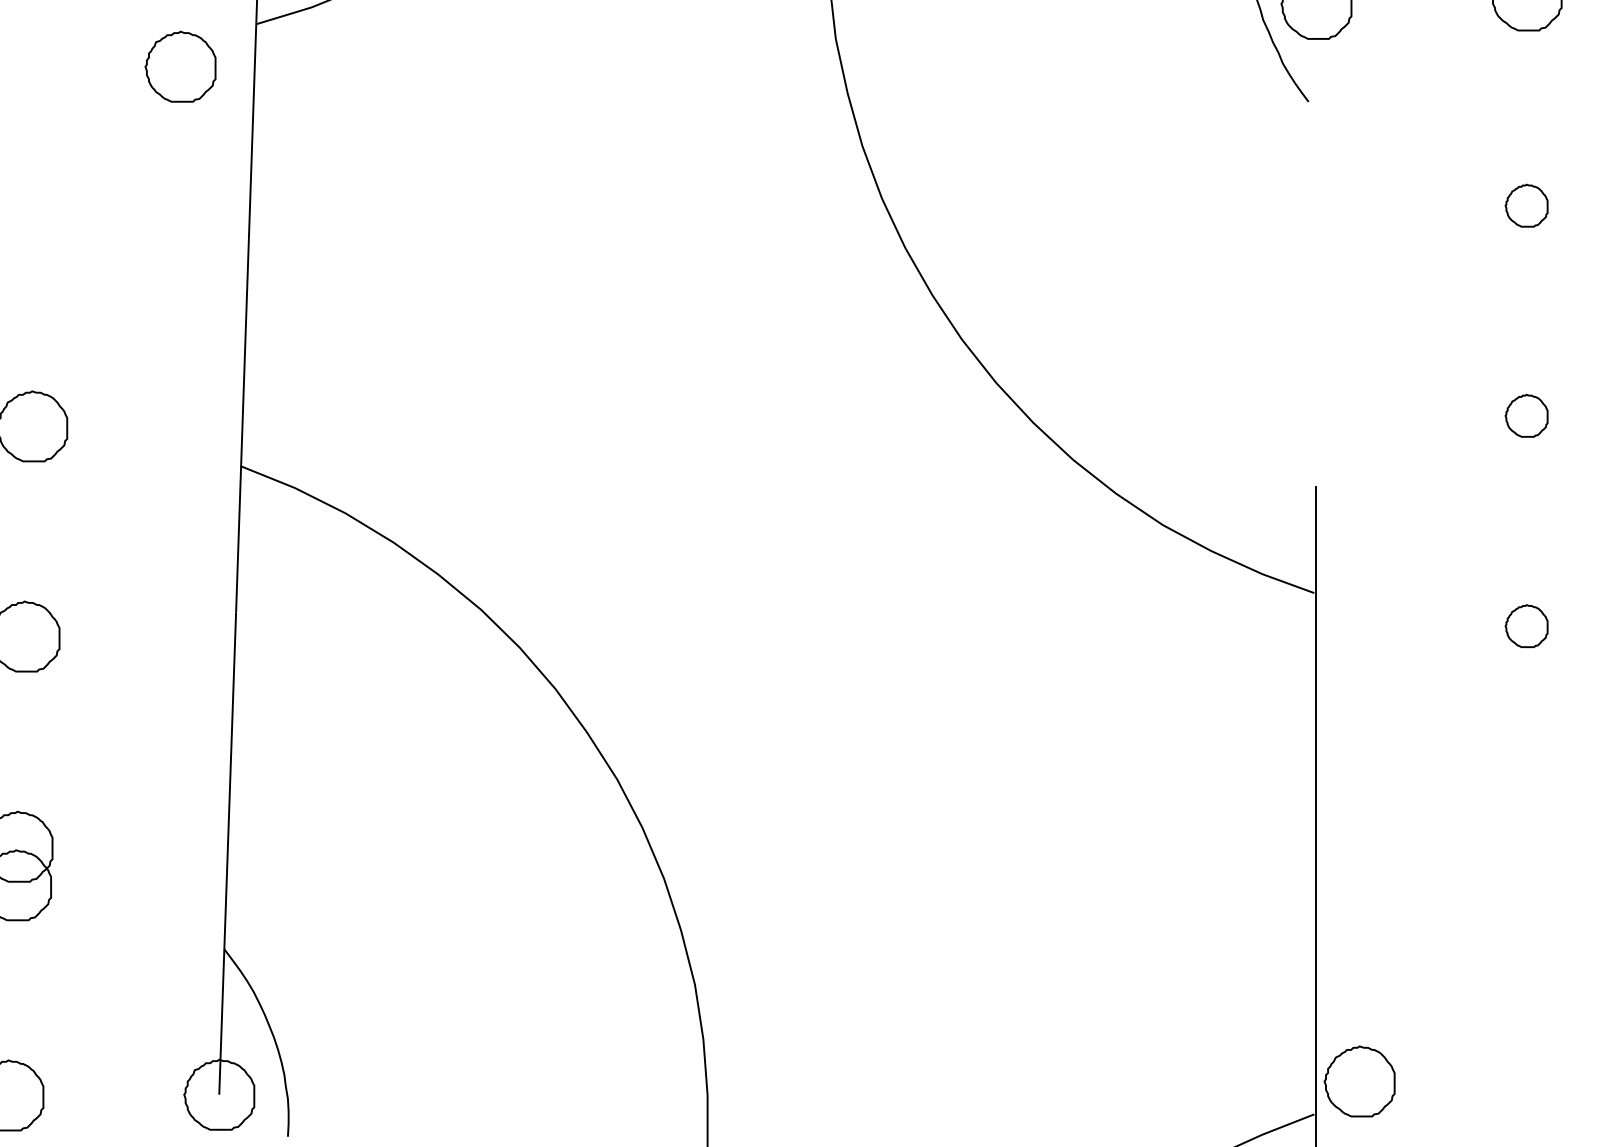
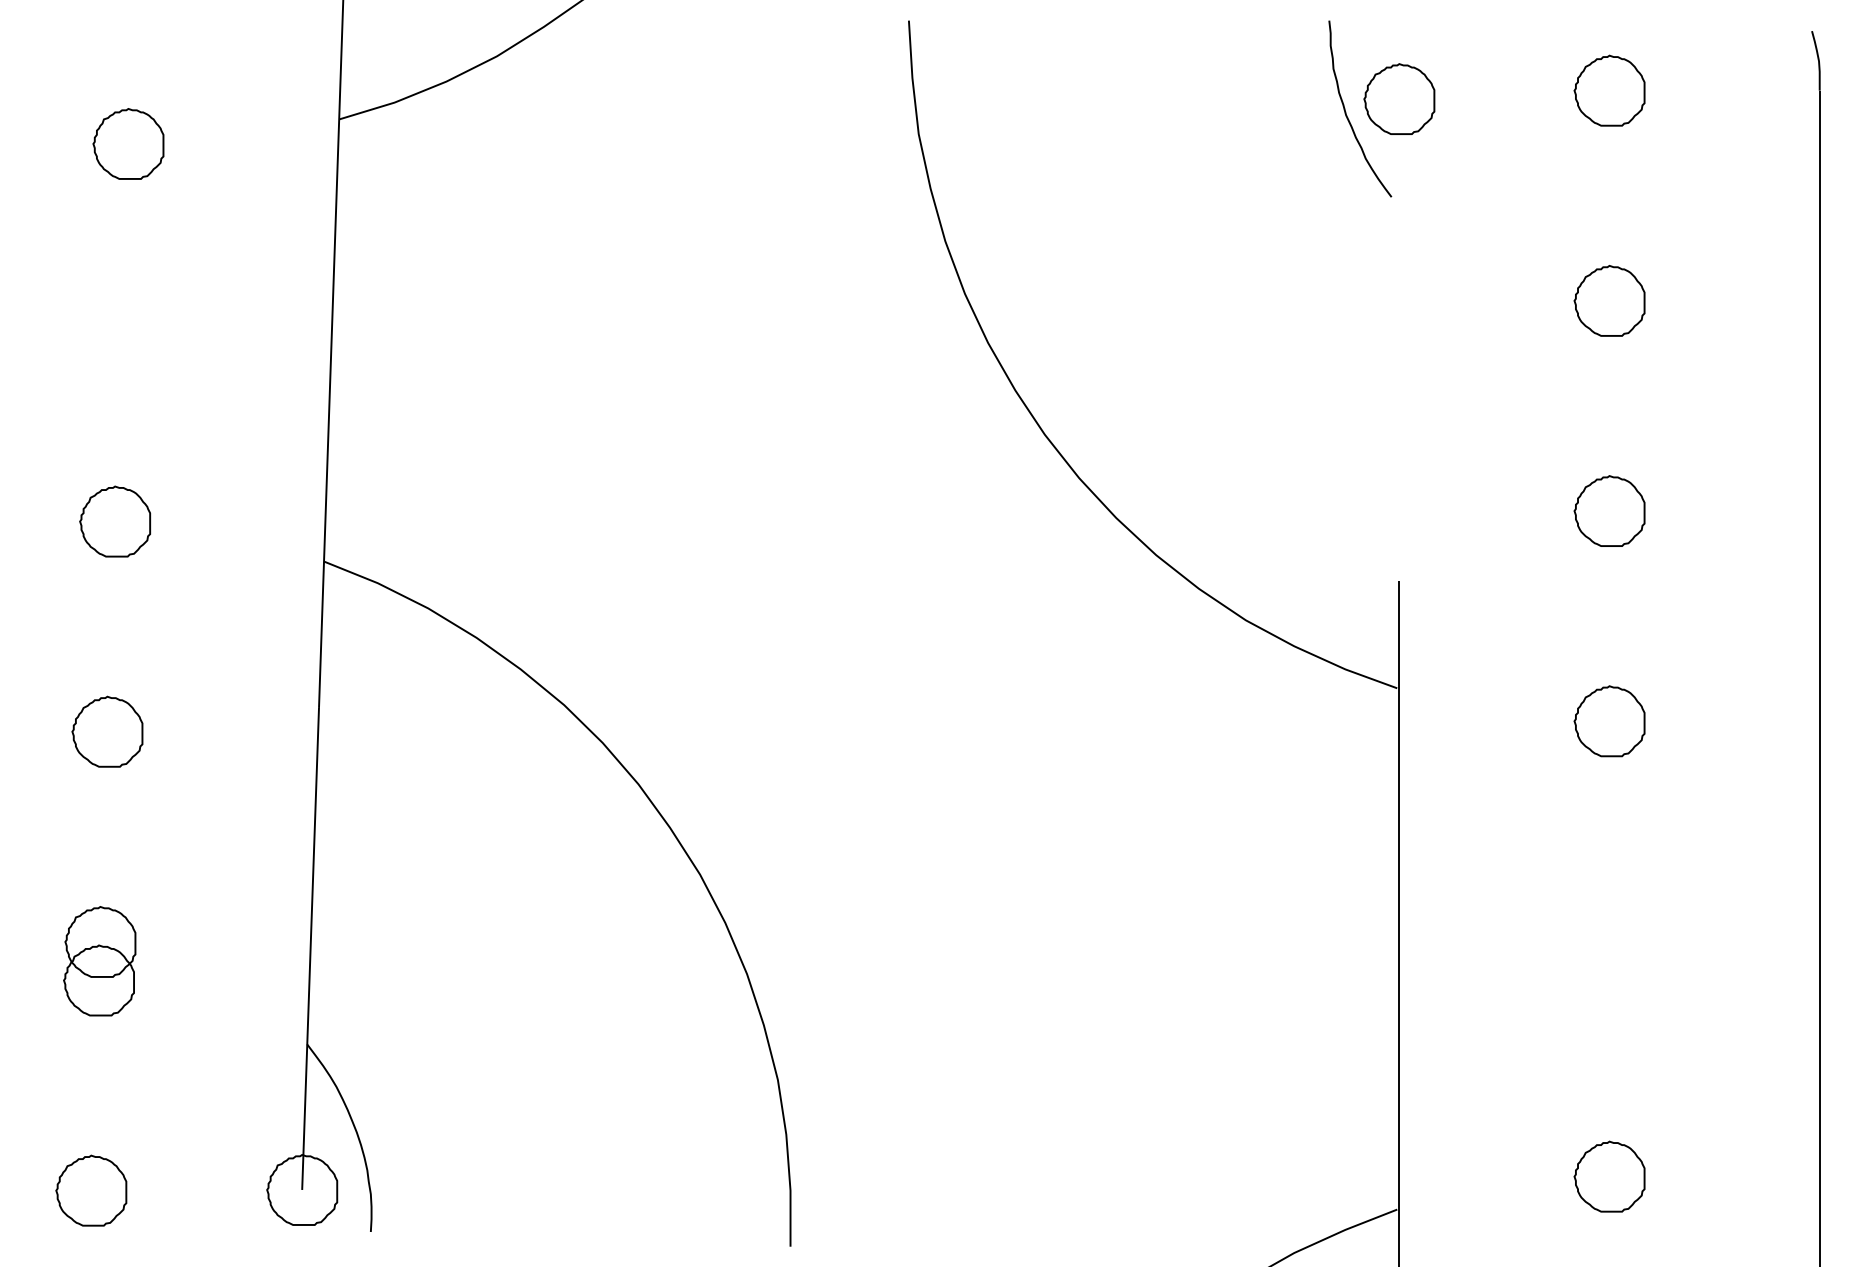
part: (180, 66) -> (128, 143), moved
part: (1526, 205) -> (1609, 300), size x1.67
part: (1526, 415) -> (1609, 510), size x1.67
part: (1526, 626) -> (1609, 721), size x1.67
part: (1359, 1081) -> (1609, 1176), moved

